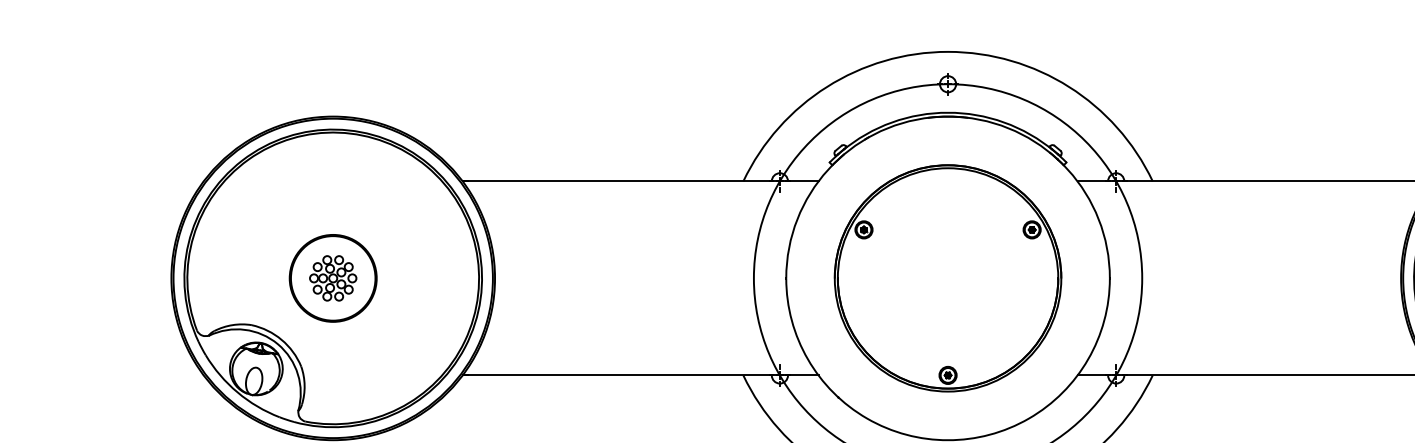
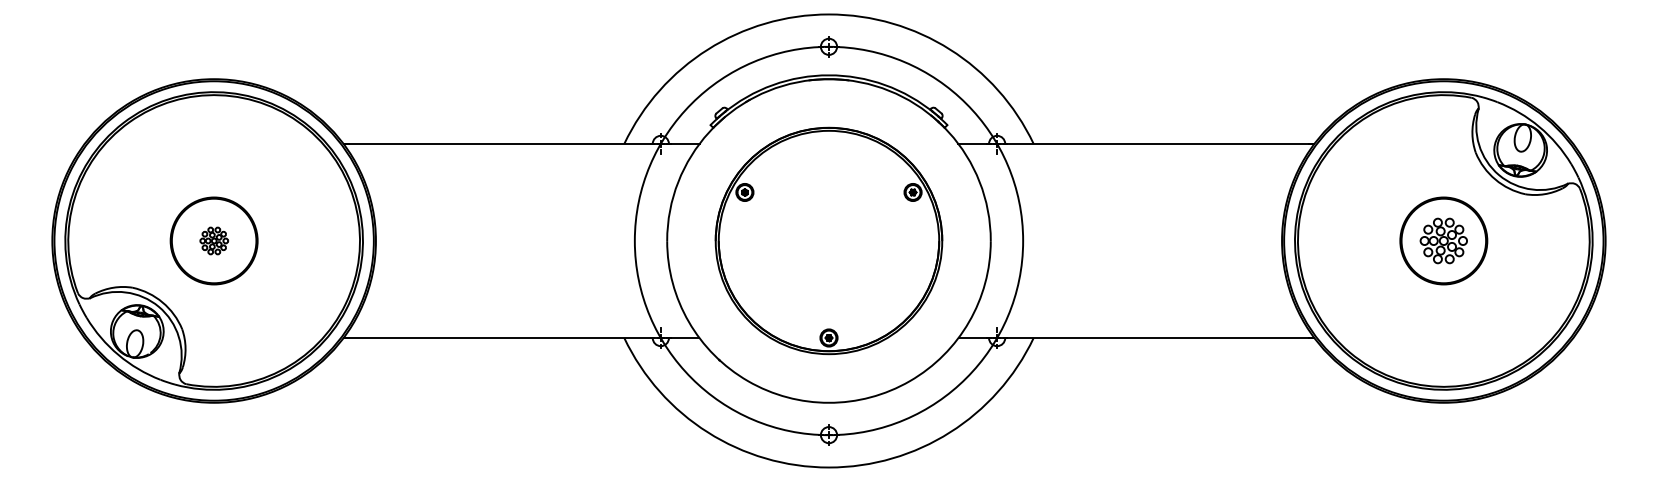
part: (333, 277) -> (214, 240), size x0.6

